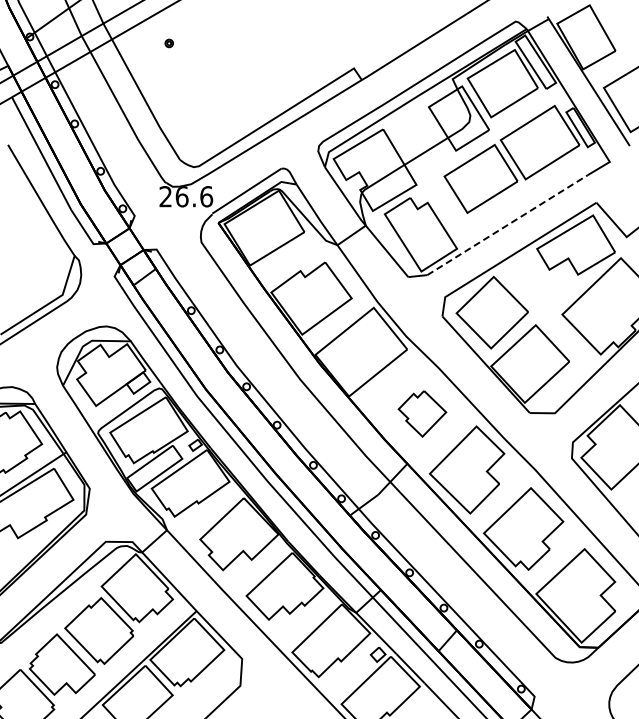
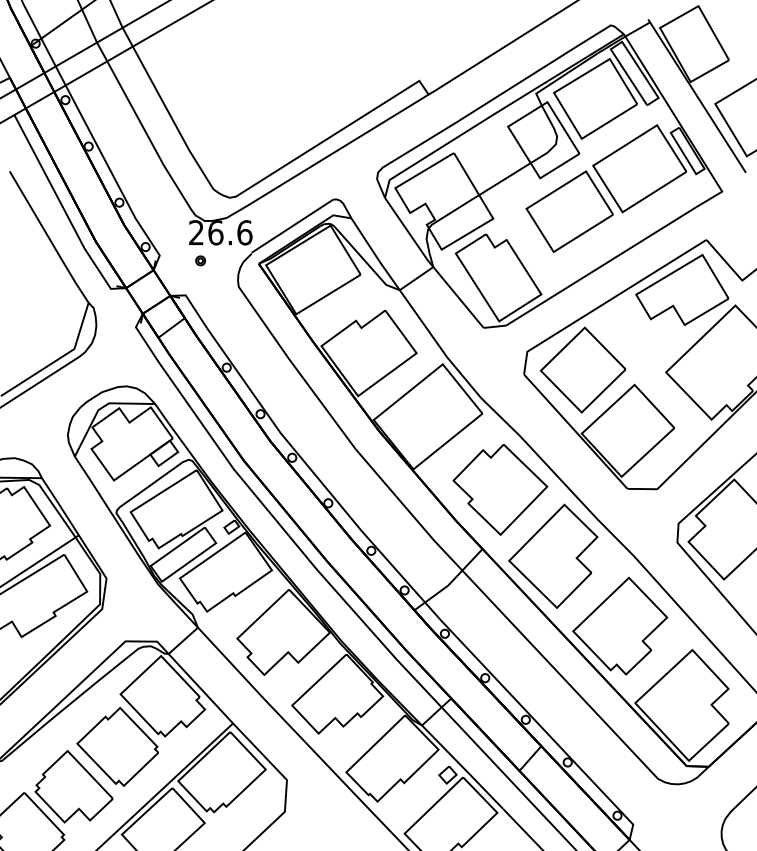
part: (168, 43) -> (199, 260), moved
line: (507, 224) -> (601, 265), dashed -> solid
part: (422, 413) -> (500, 489), size x1.67

